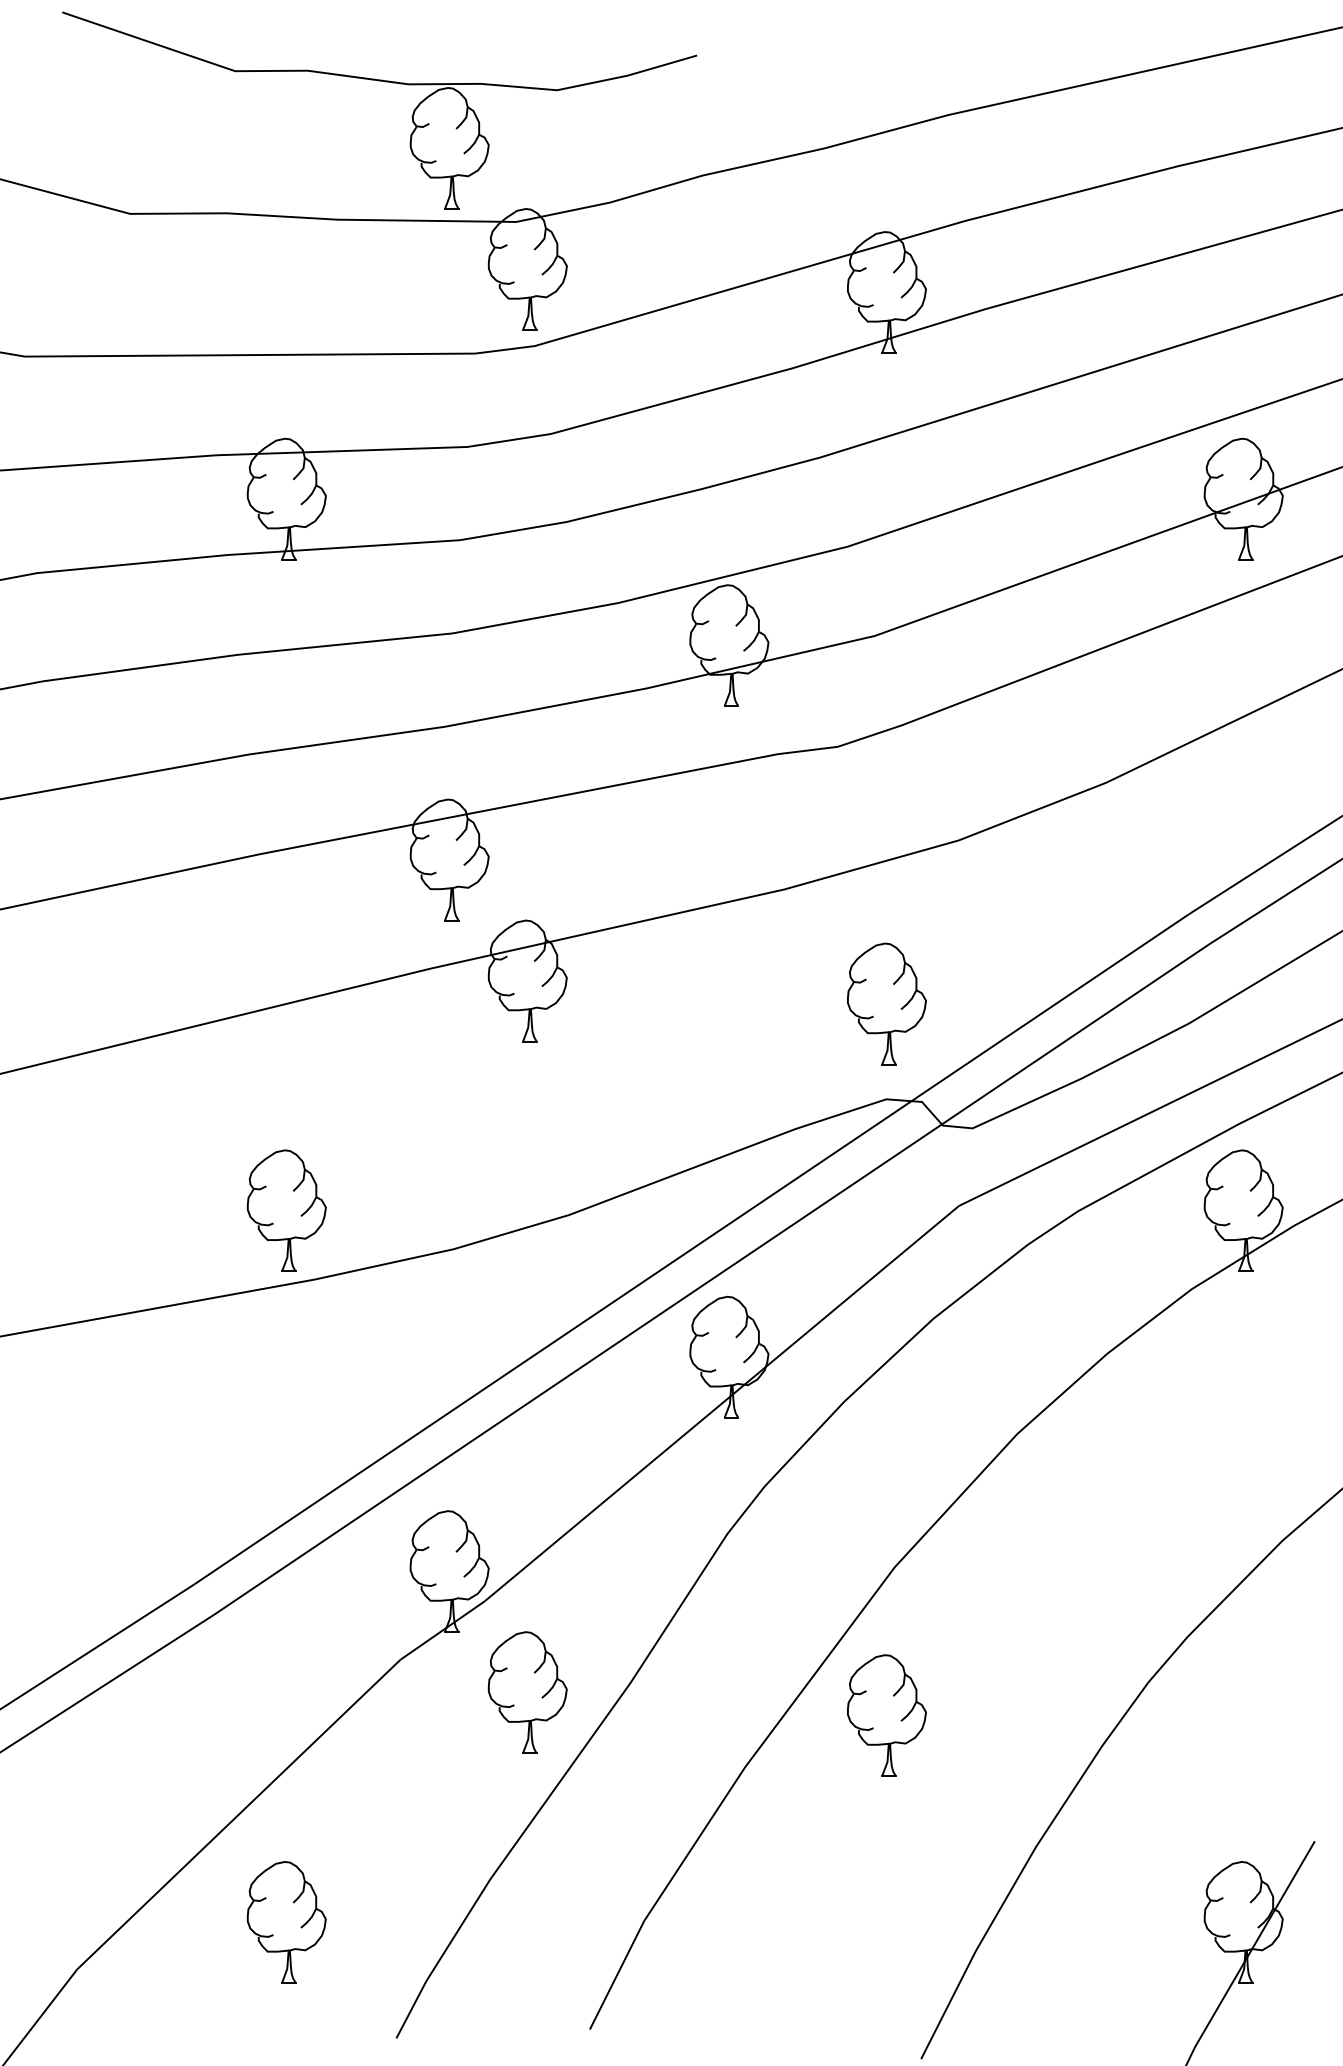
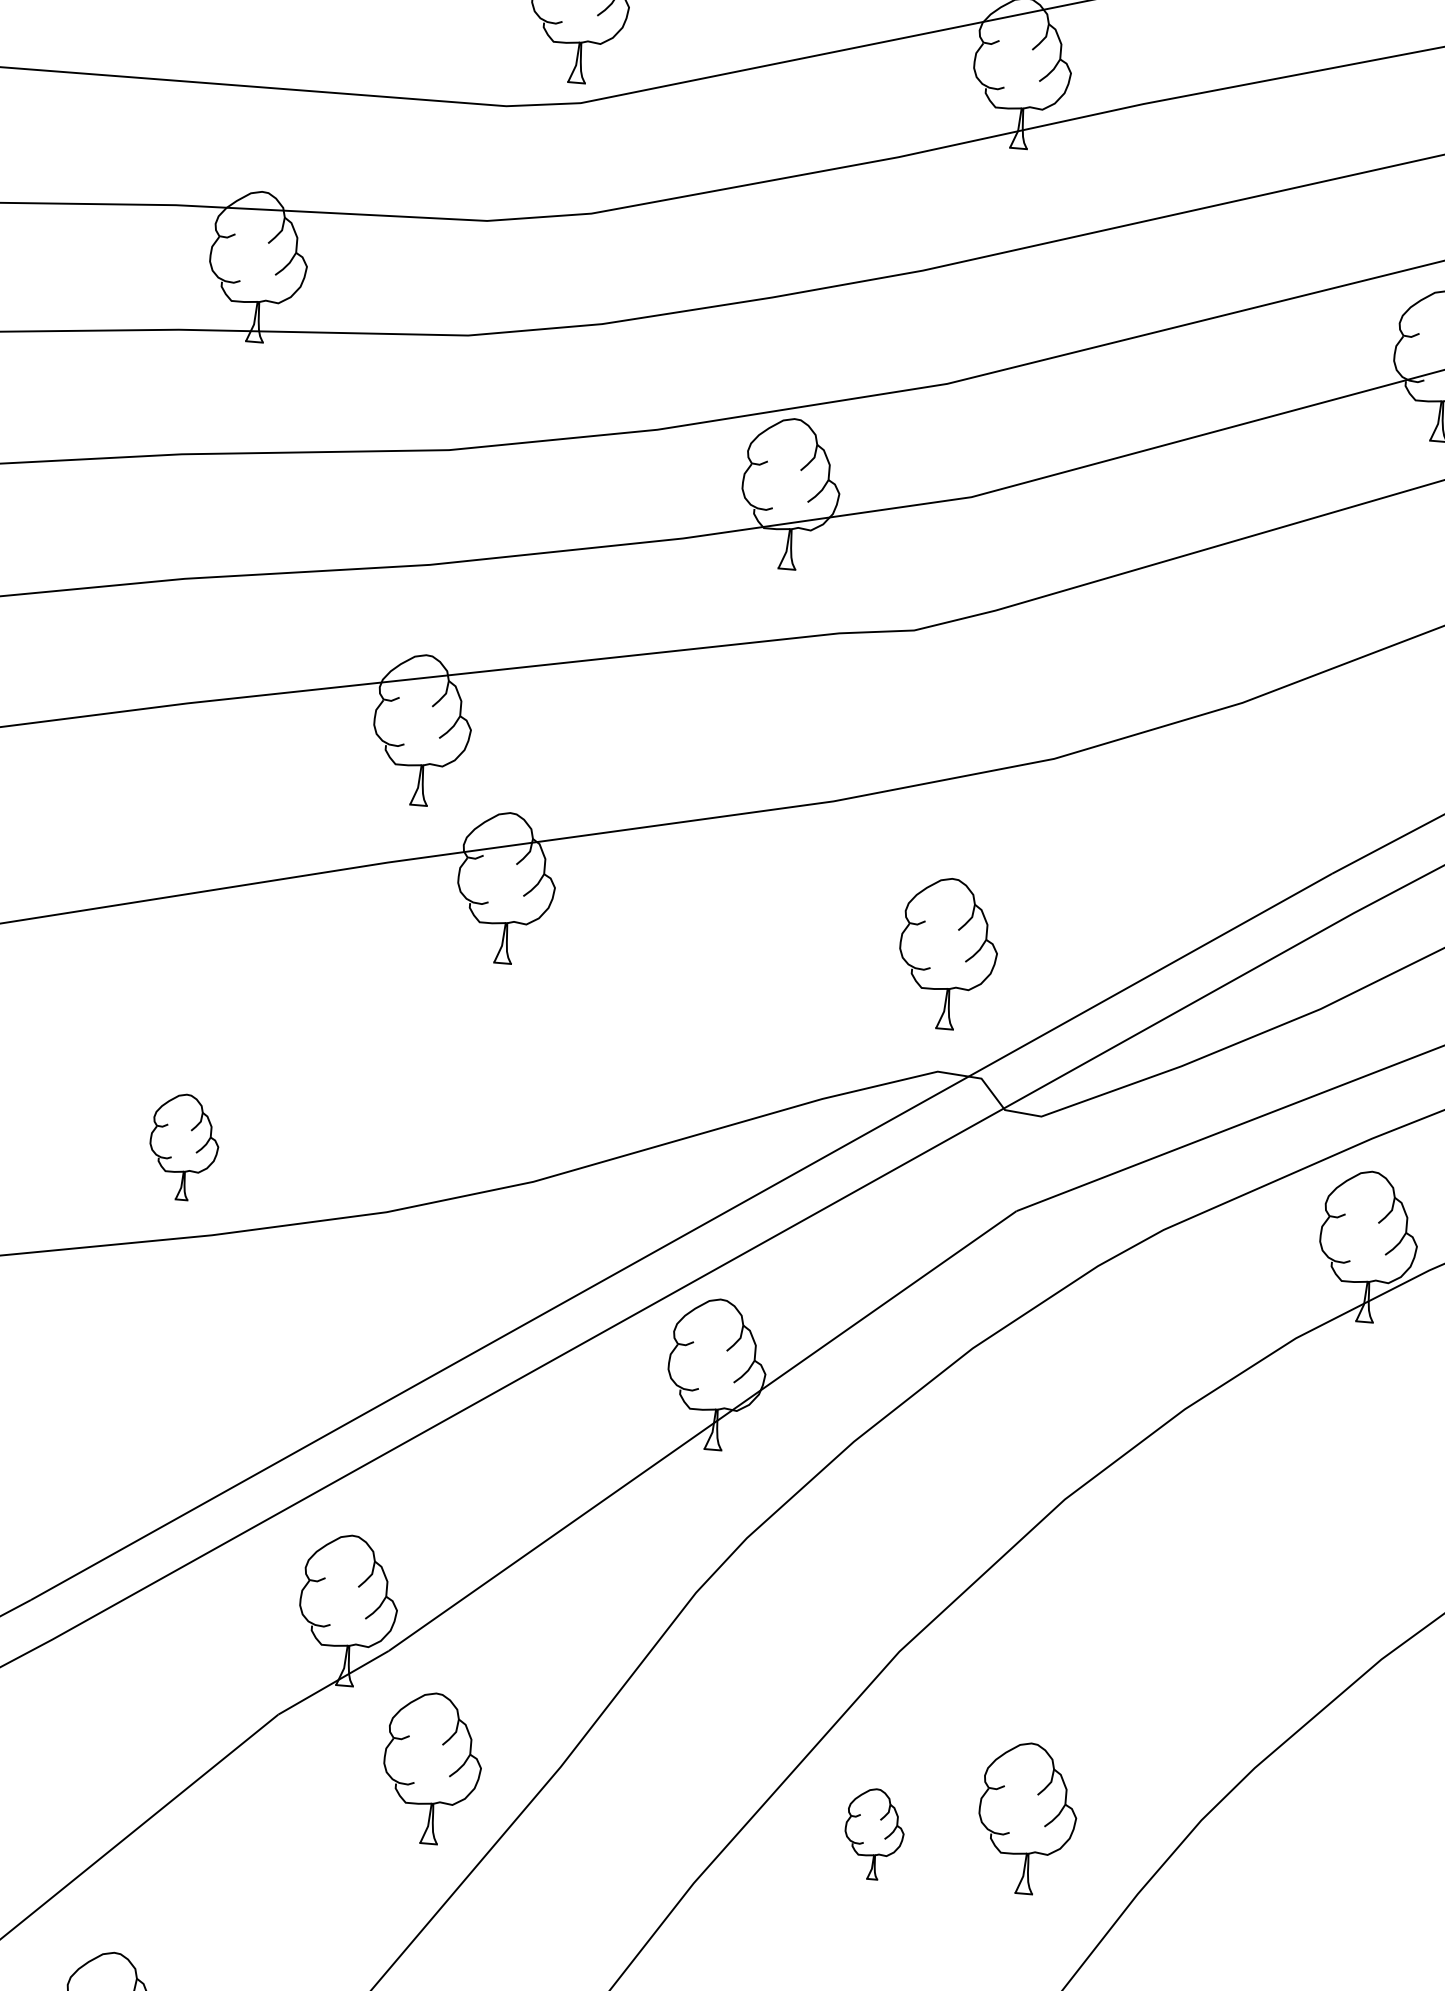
part: (286, 1210) -> (183, 1146), size x0.7
part: (1008, 1692) -> (1027, 1818), added
part: (886, 1715) -> (873, 1834), size x0.6

